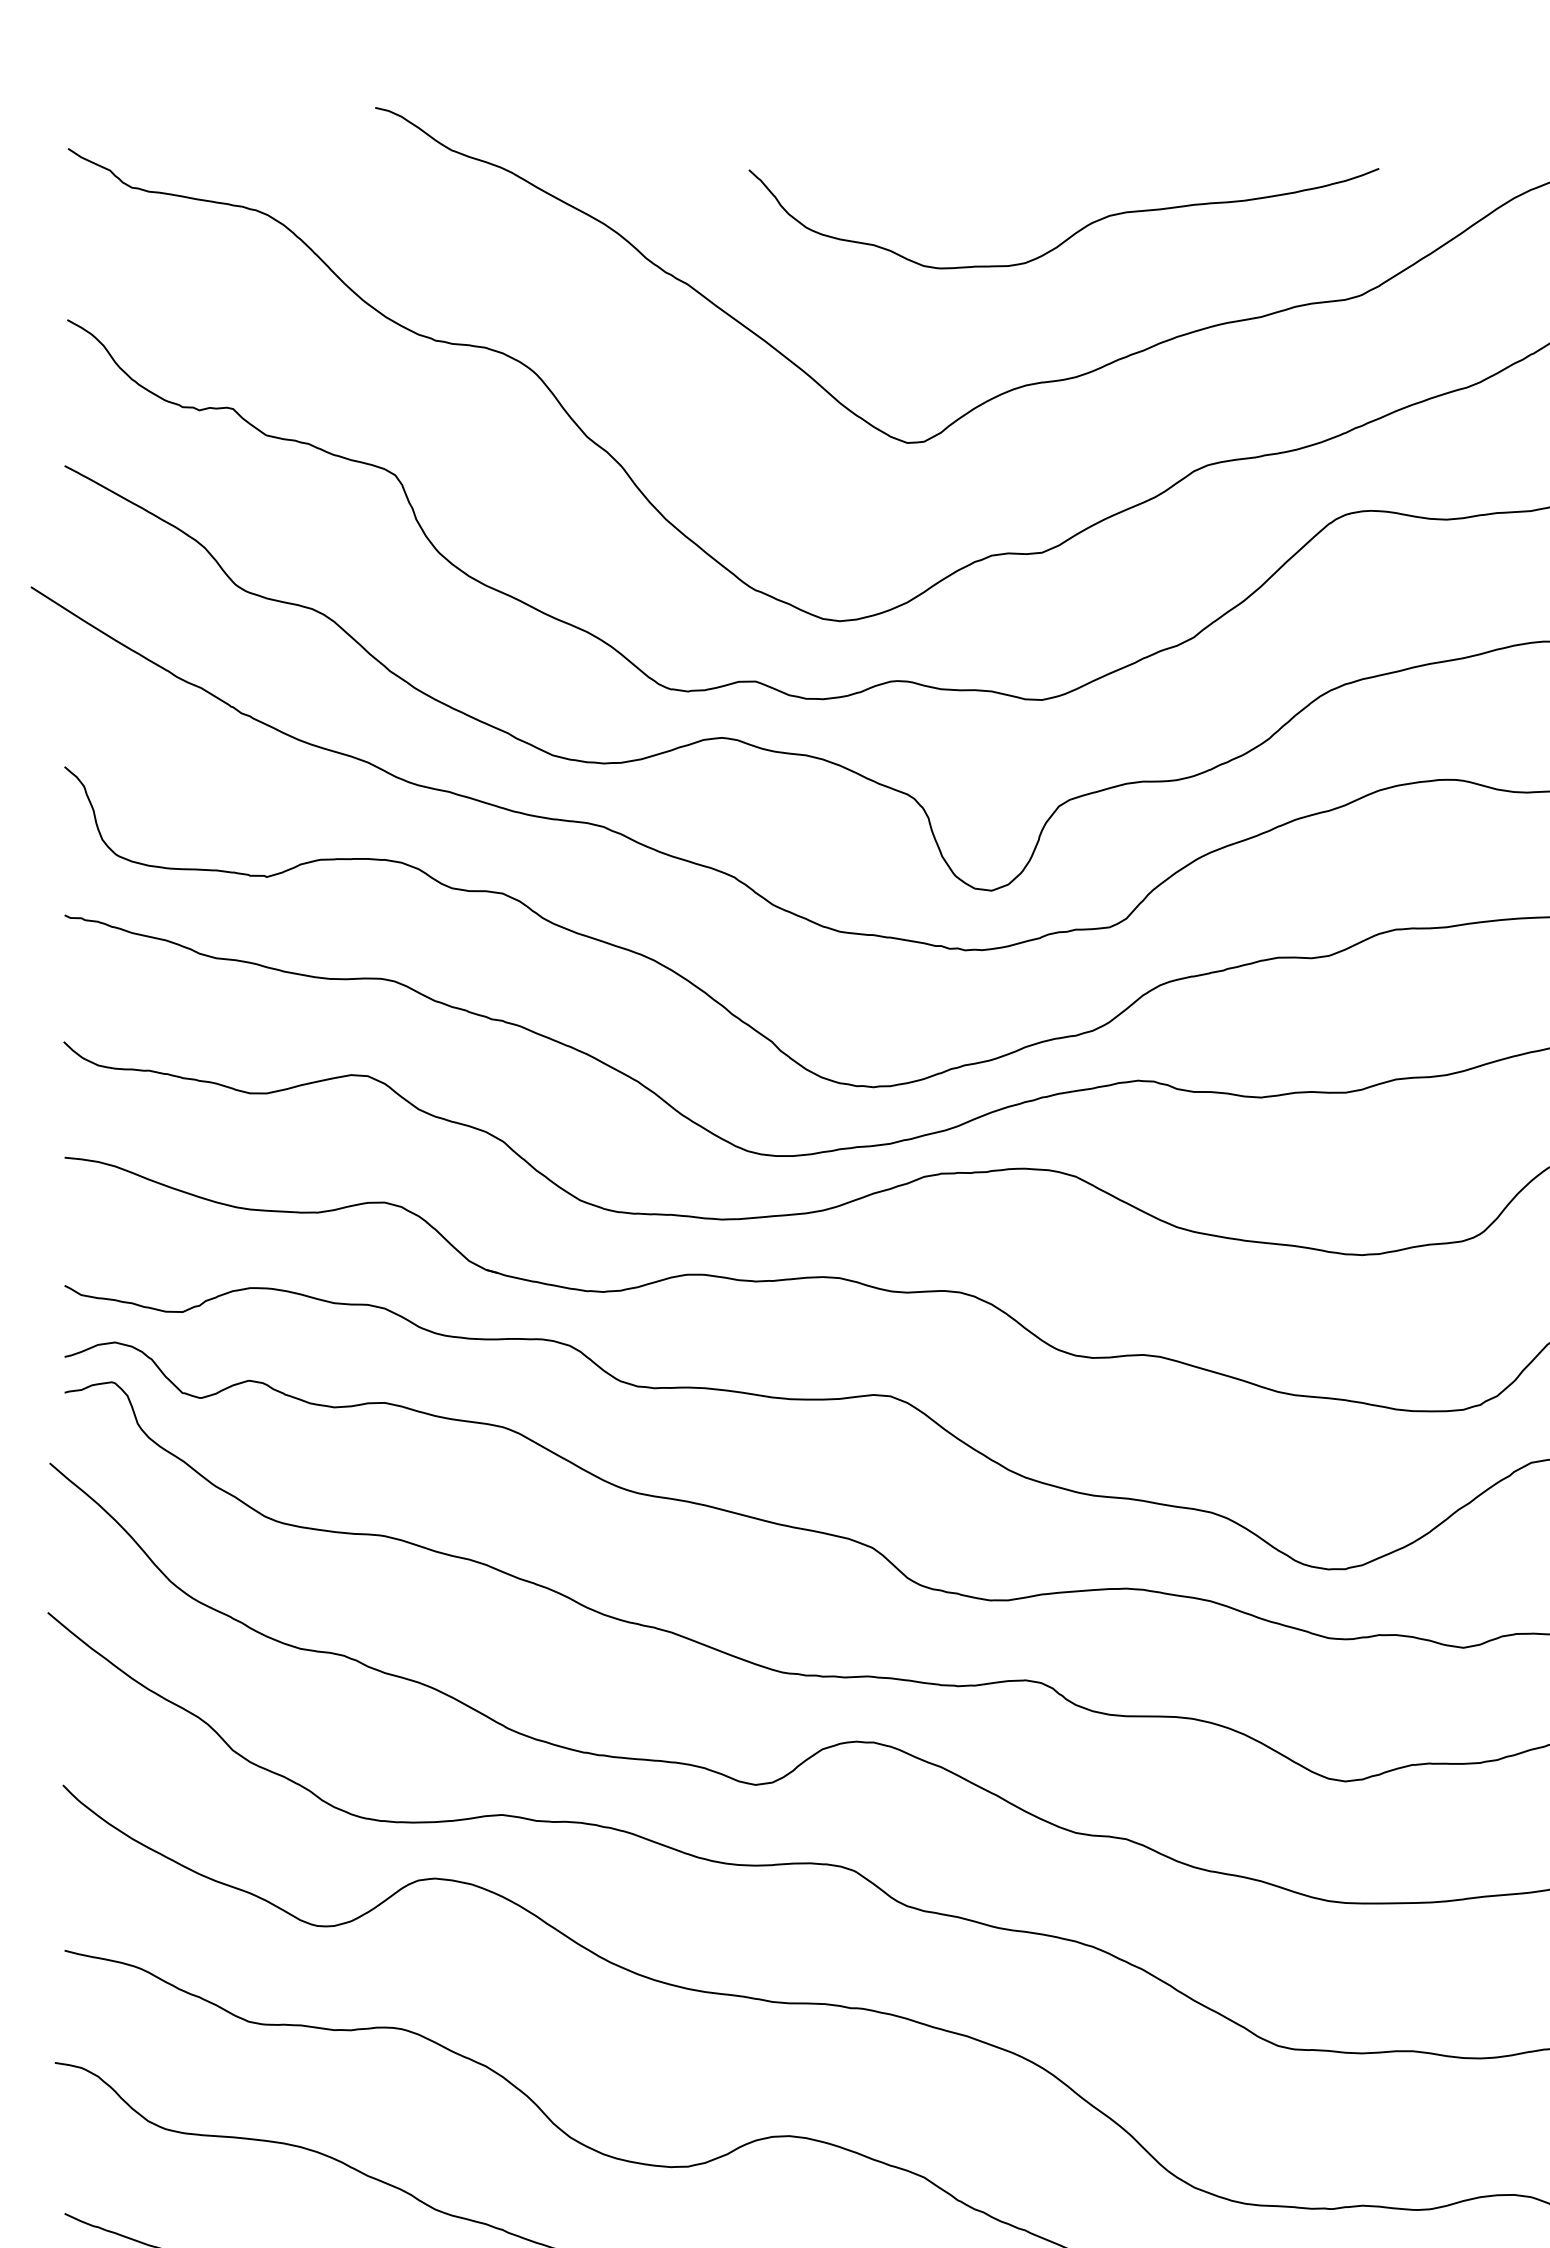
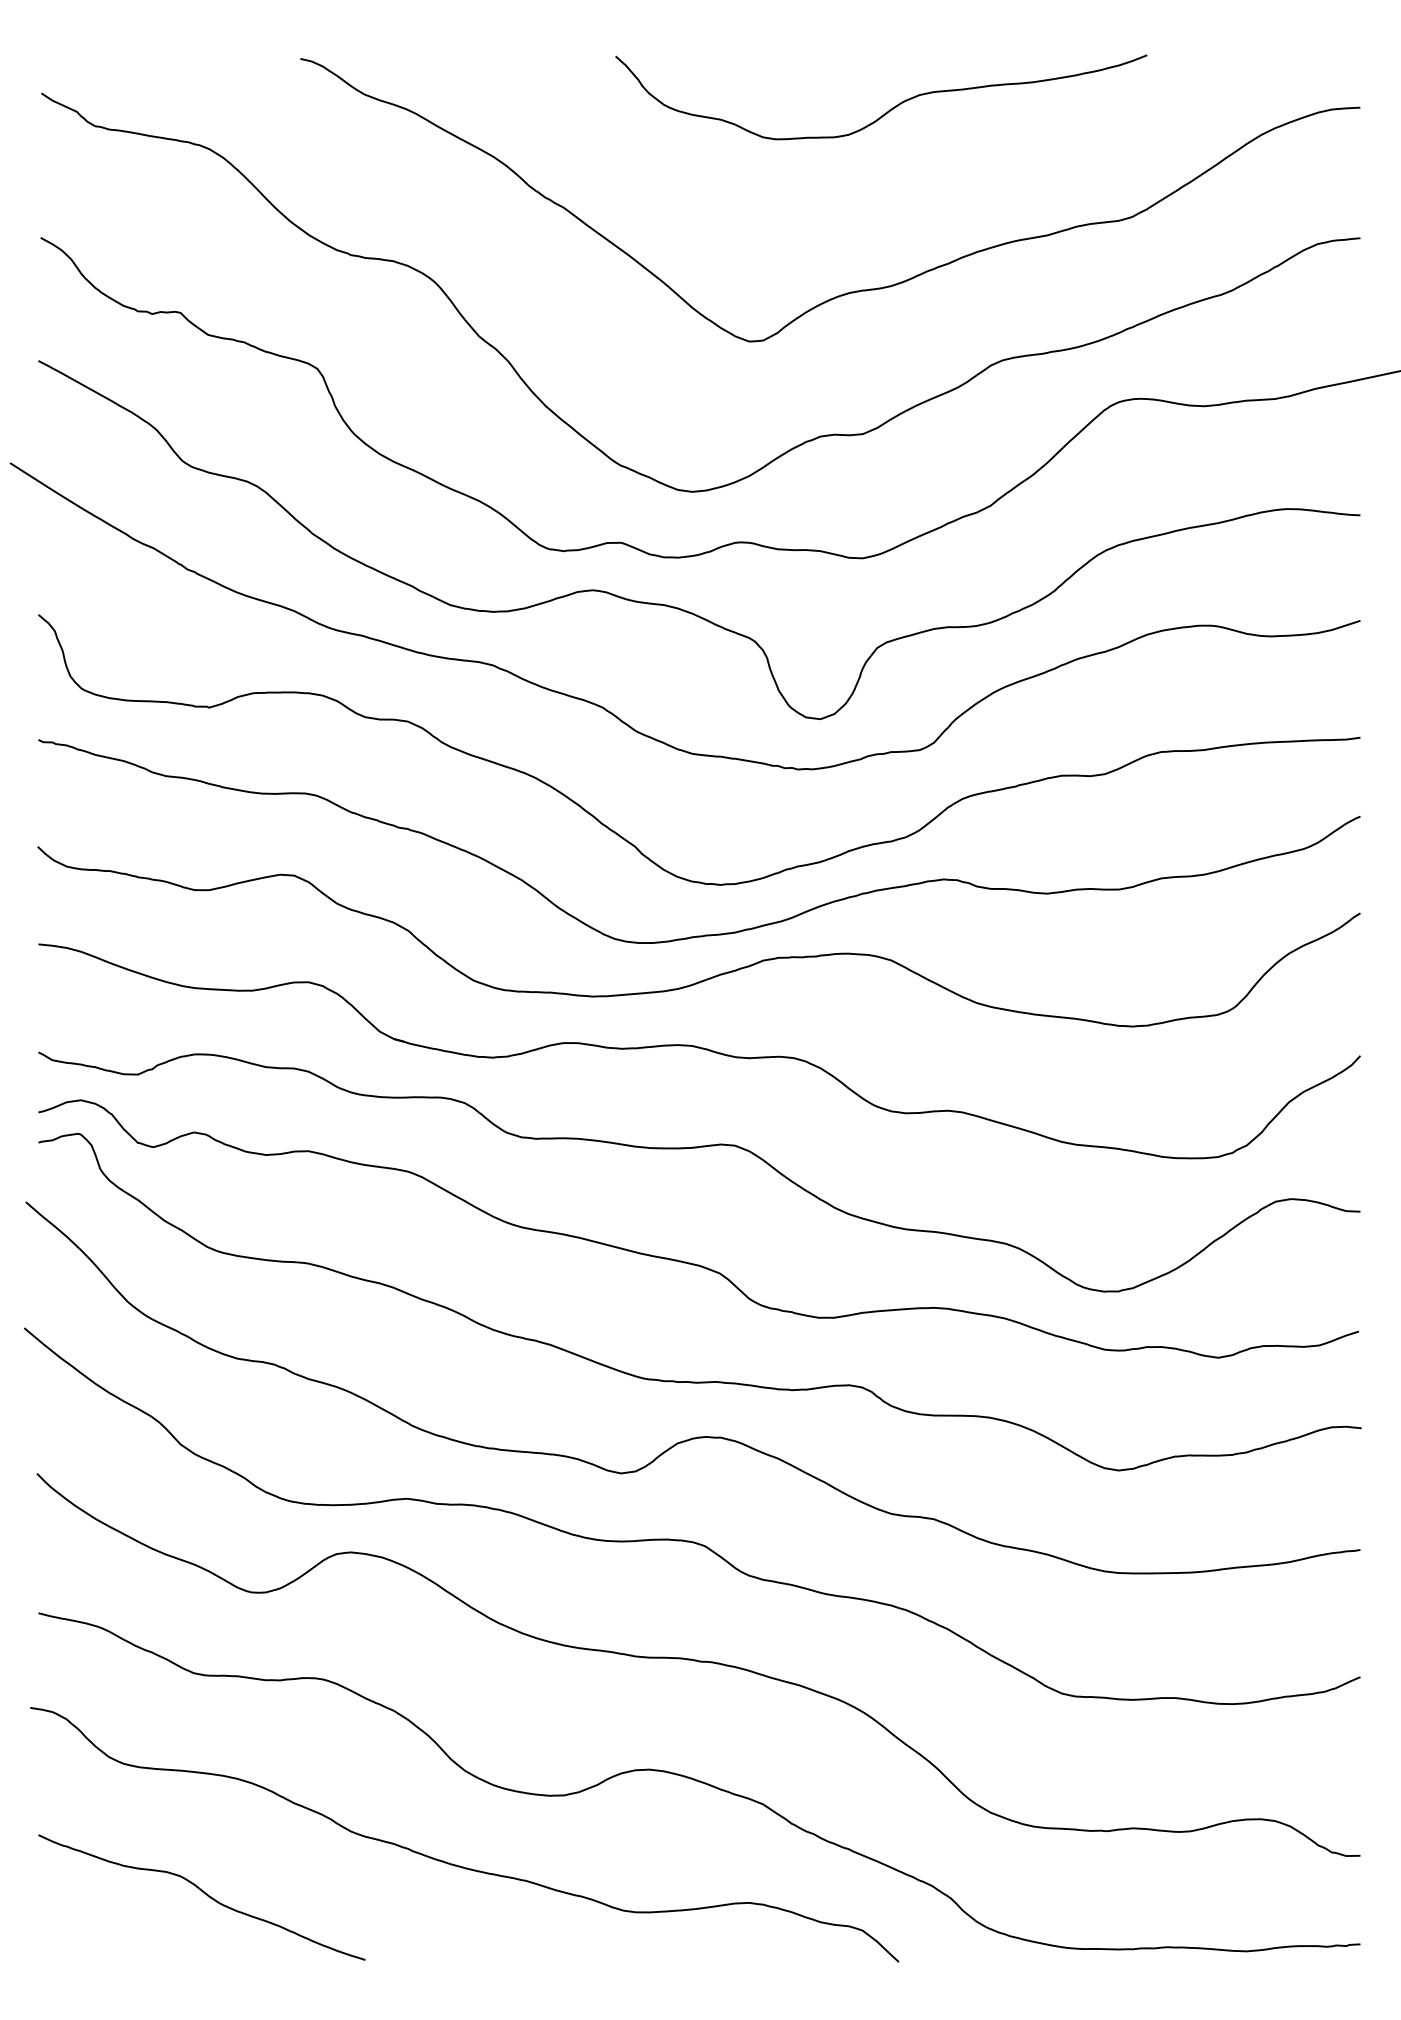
curve: (1073, 233) -> (889, 109), moved

